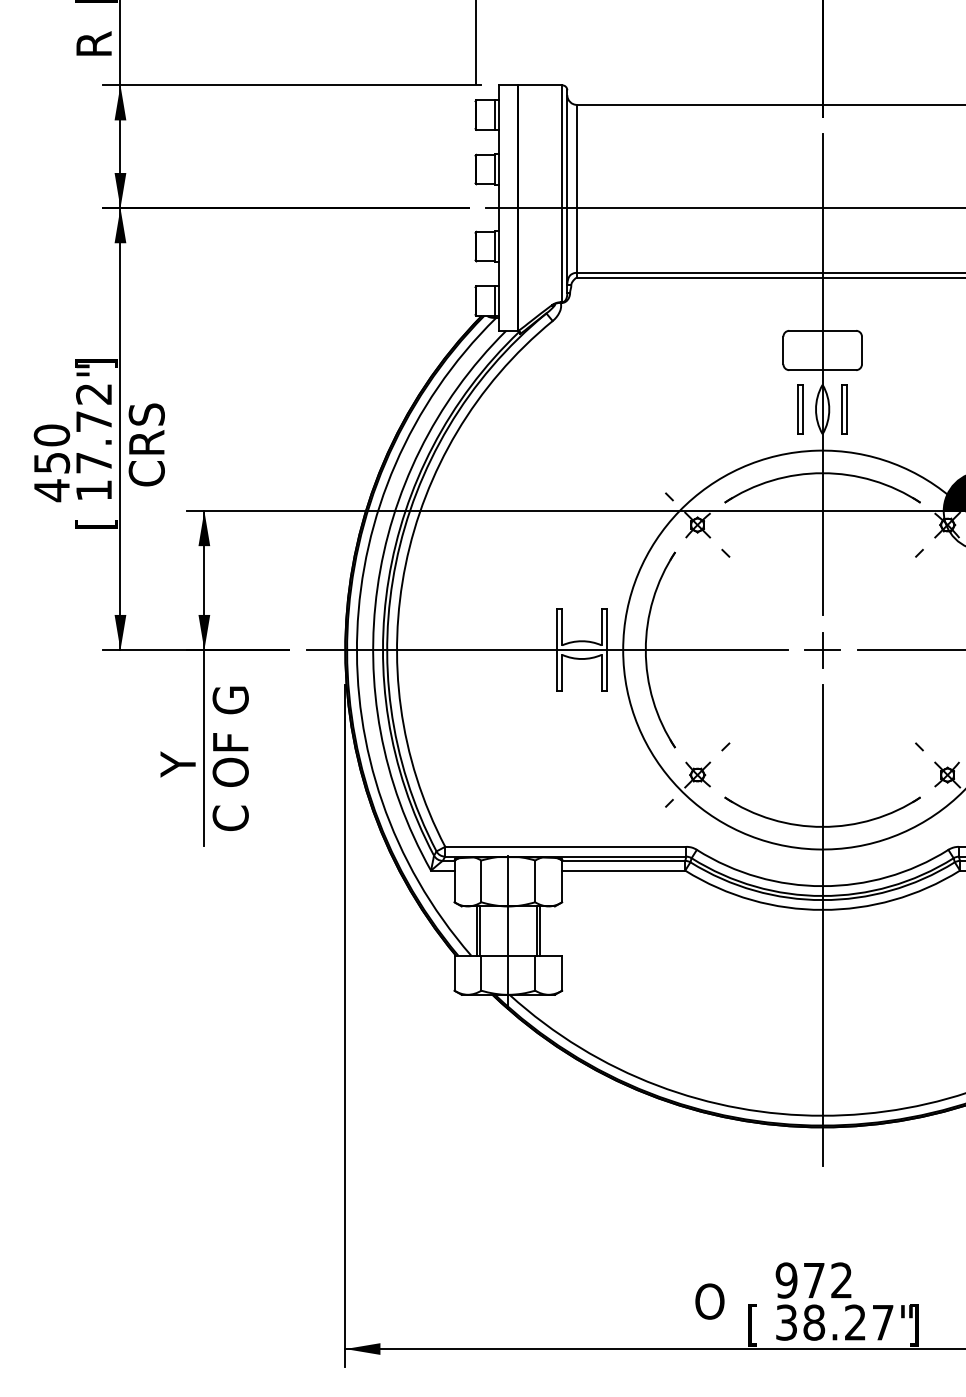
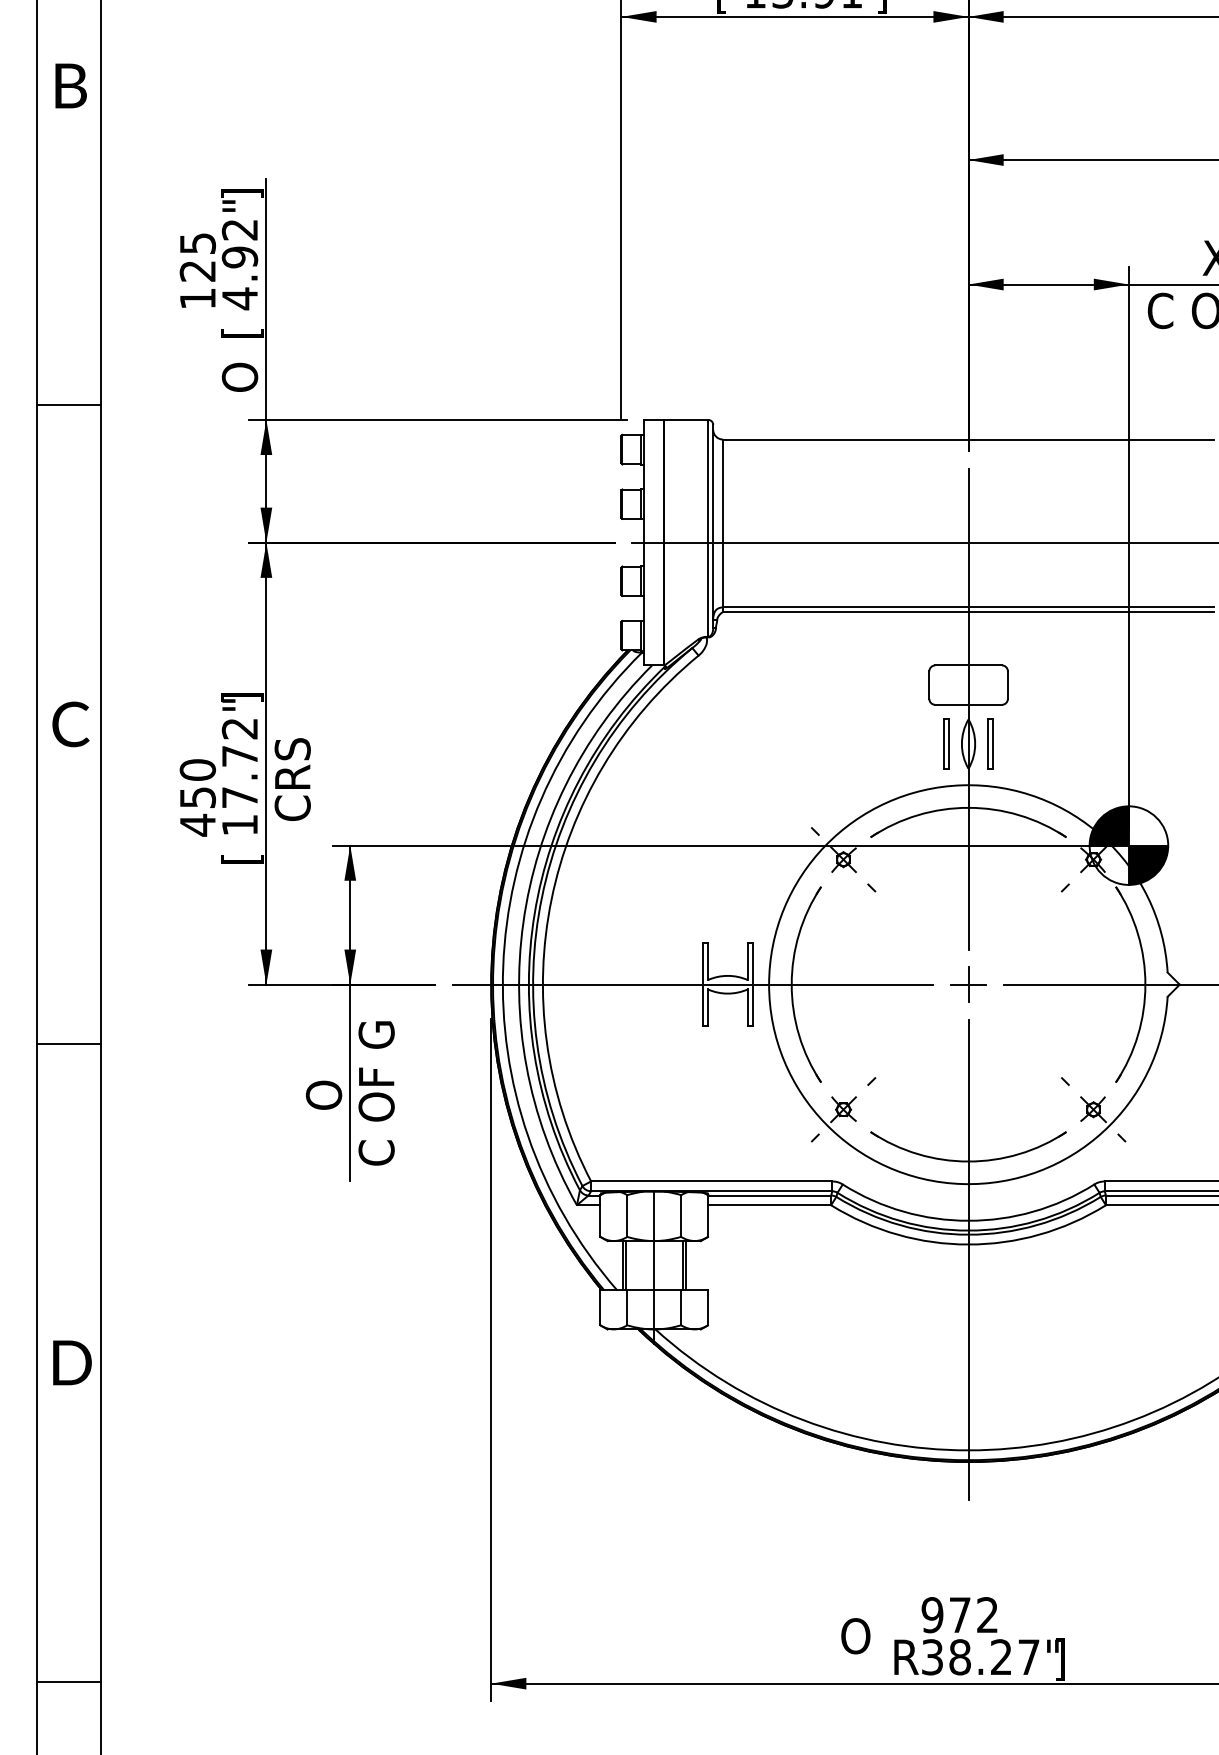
text: (93, 41) -> (239, 376), R -> O
text: (177, 761) -> (323, 1096), Y -> O
text: (760, 1324) -> (906, 1659), [ -> R

